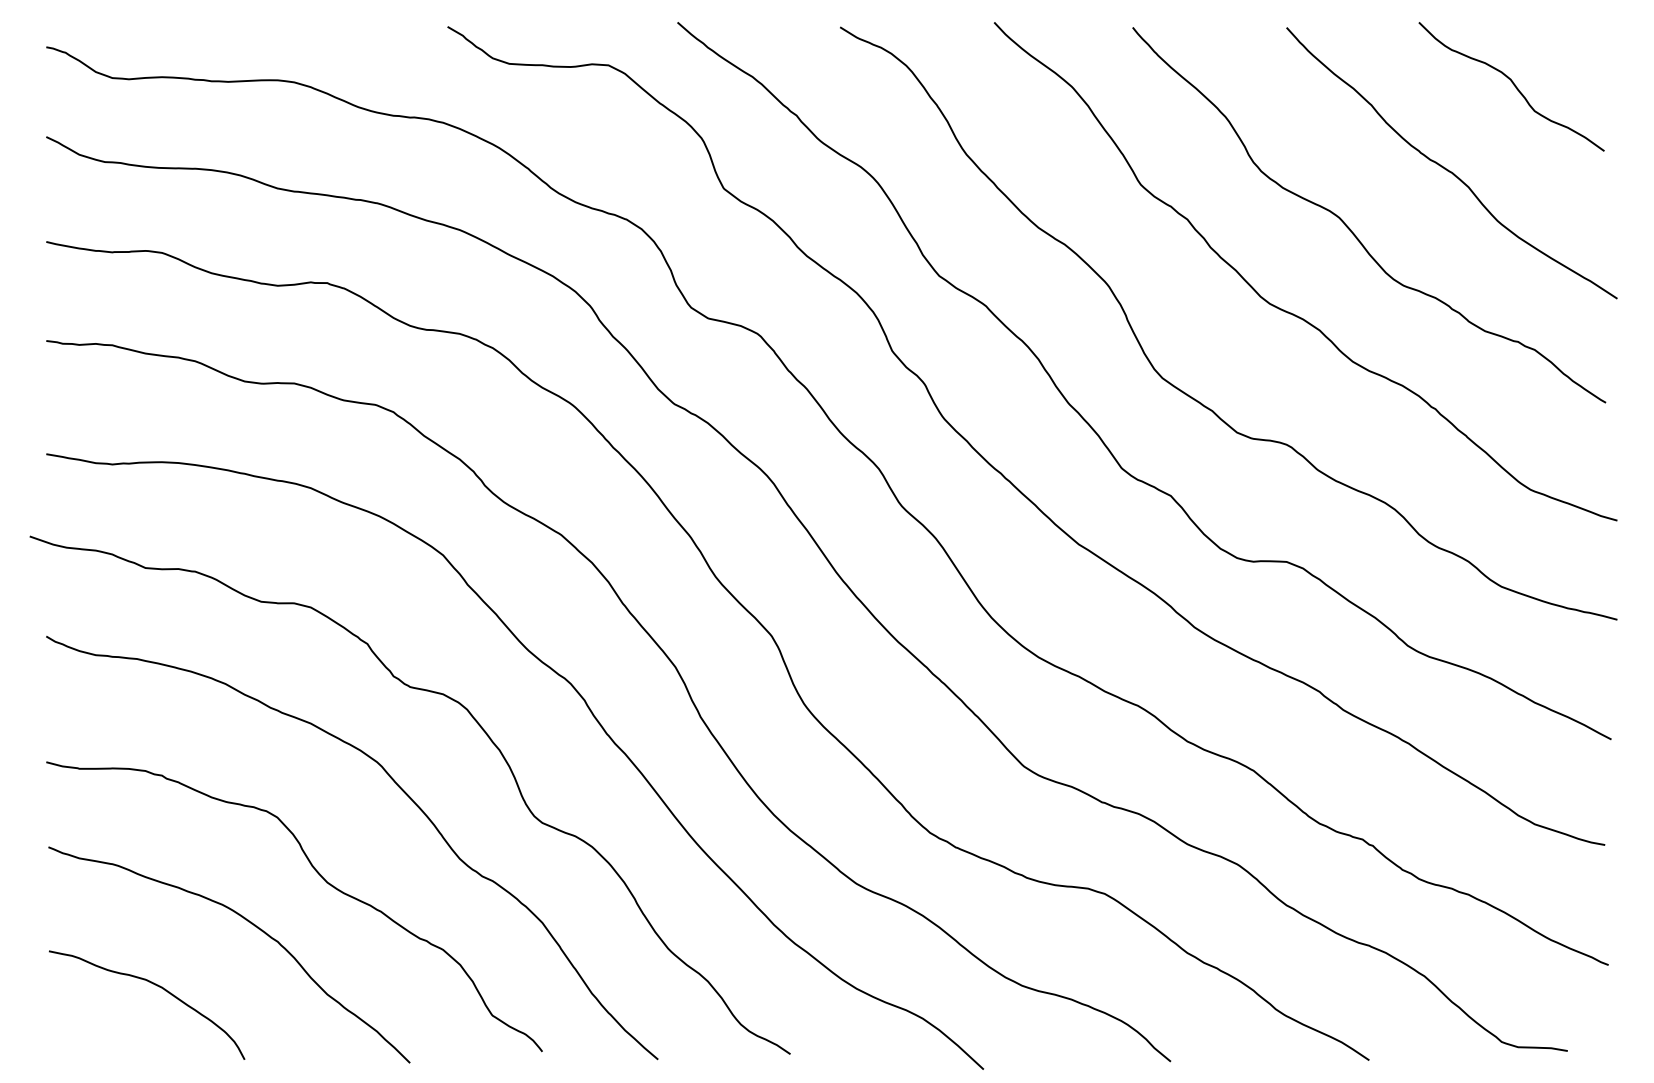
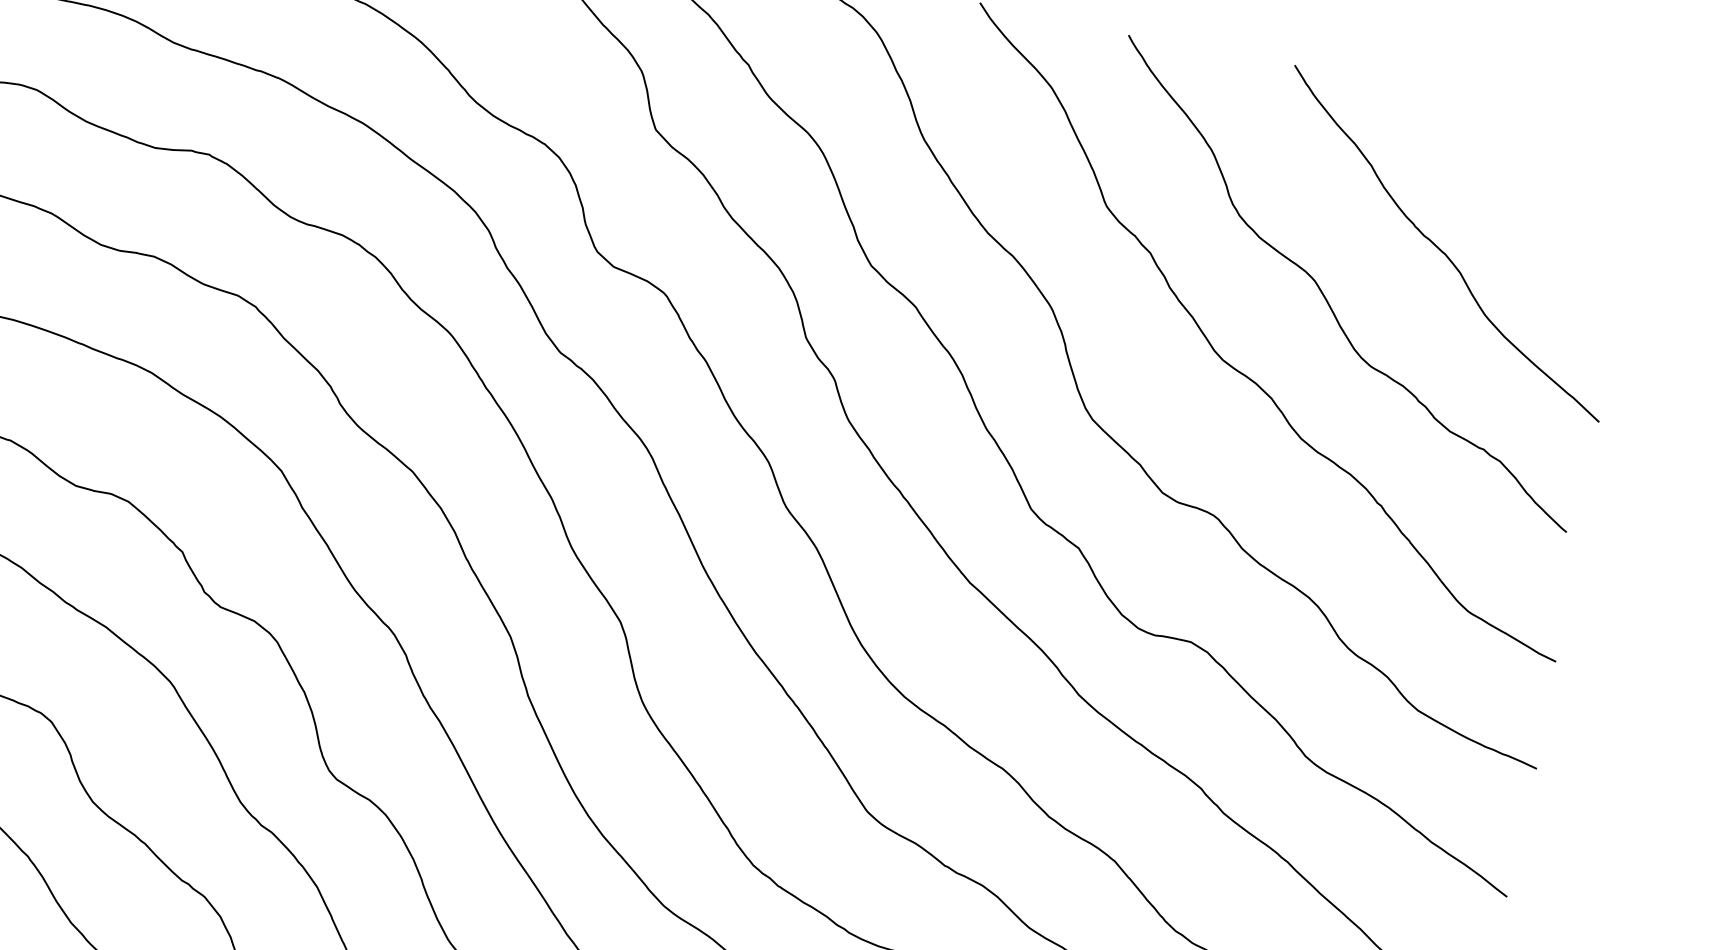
curve: (1513, 85) -> (1528, 171), removed

